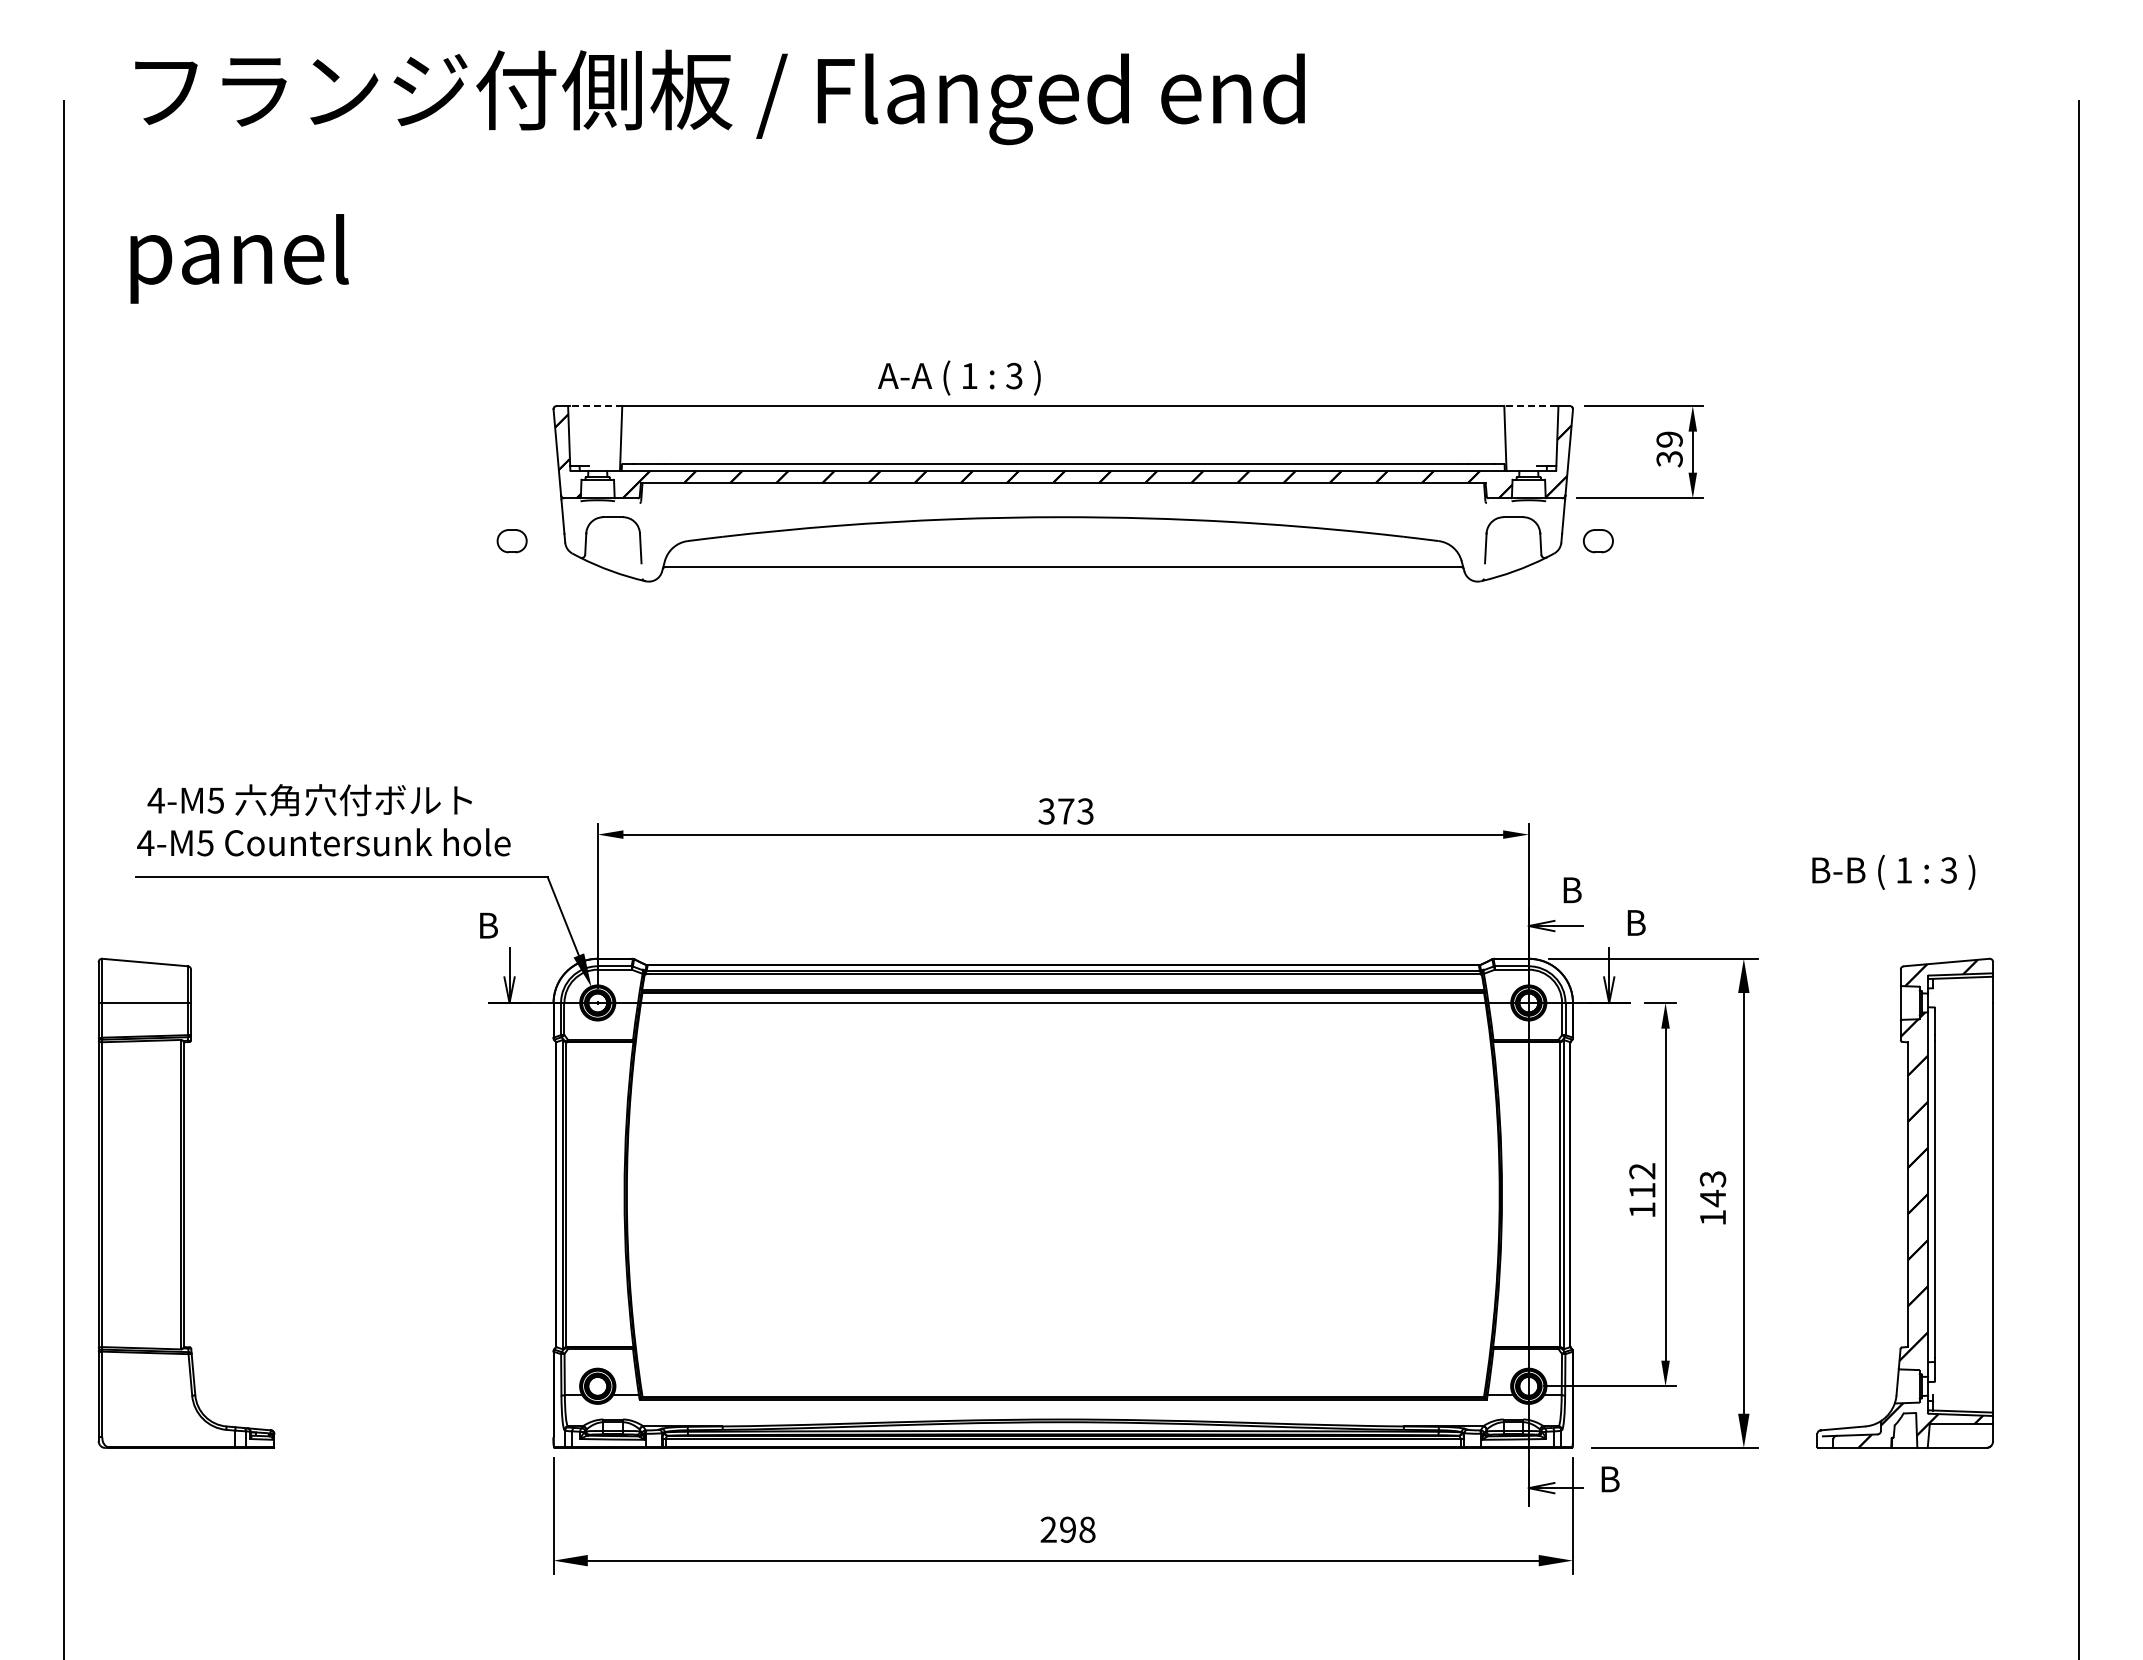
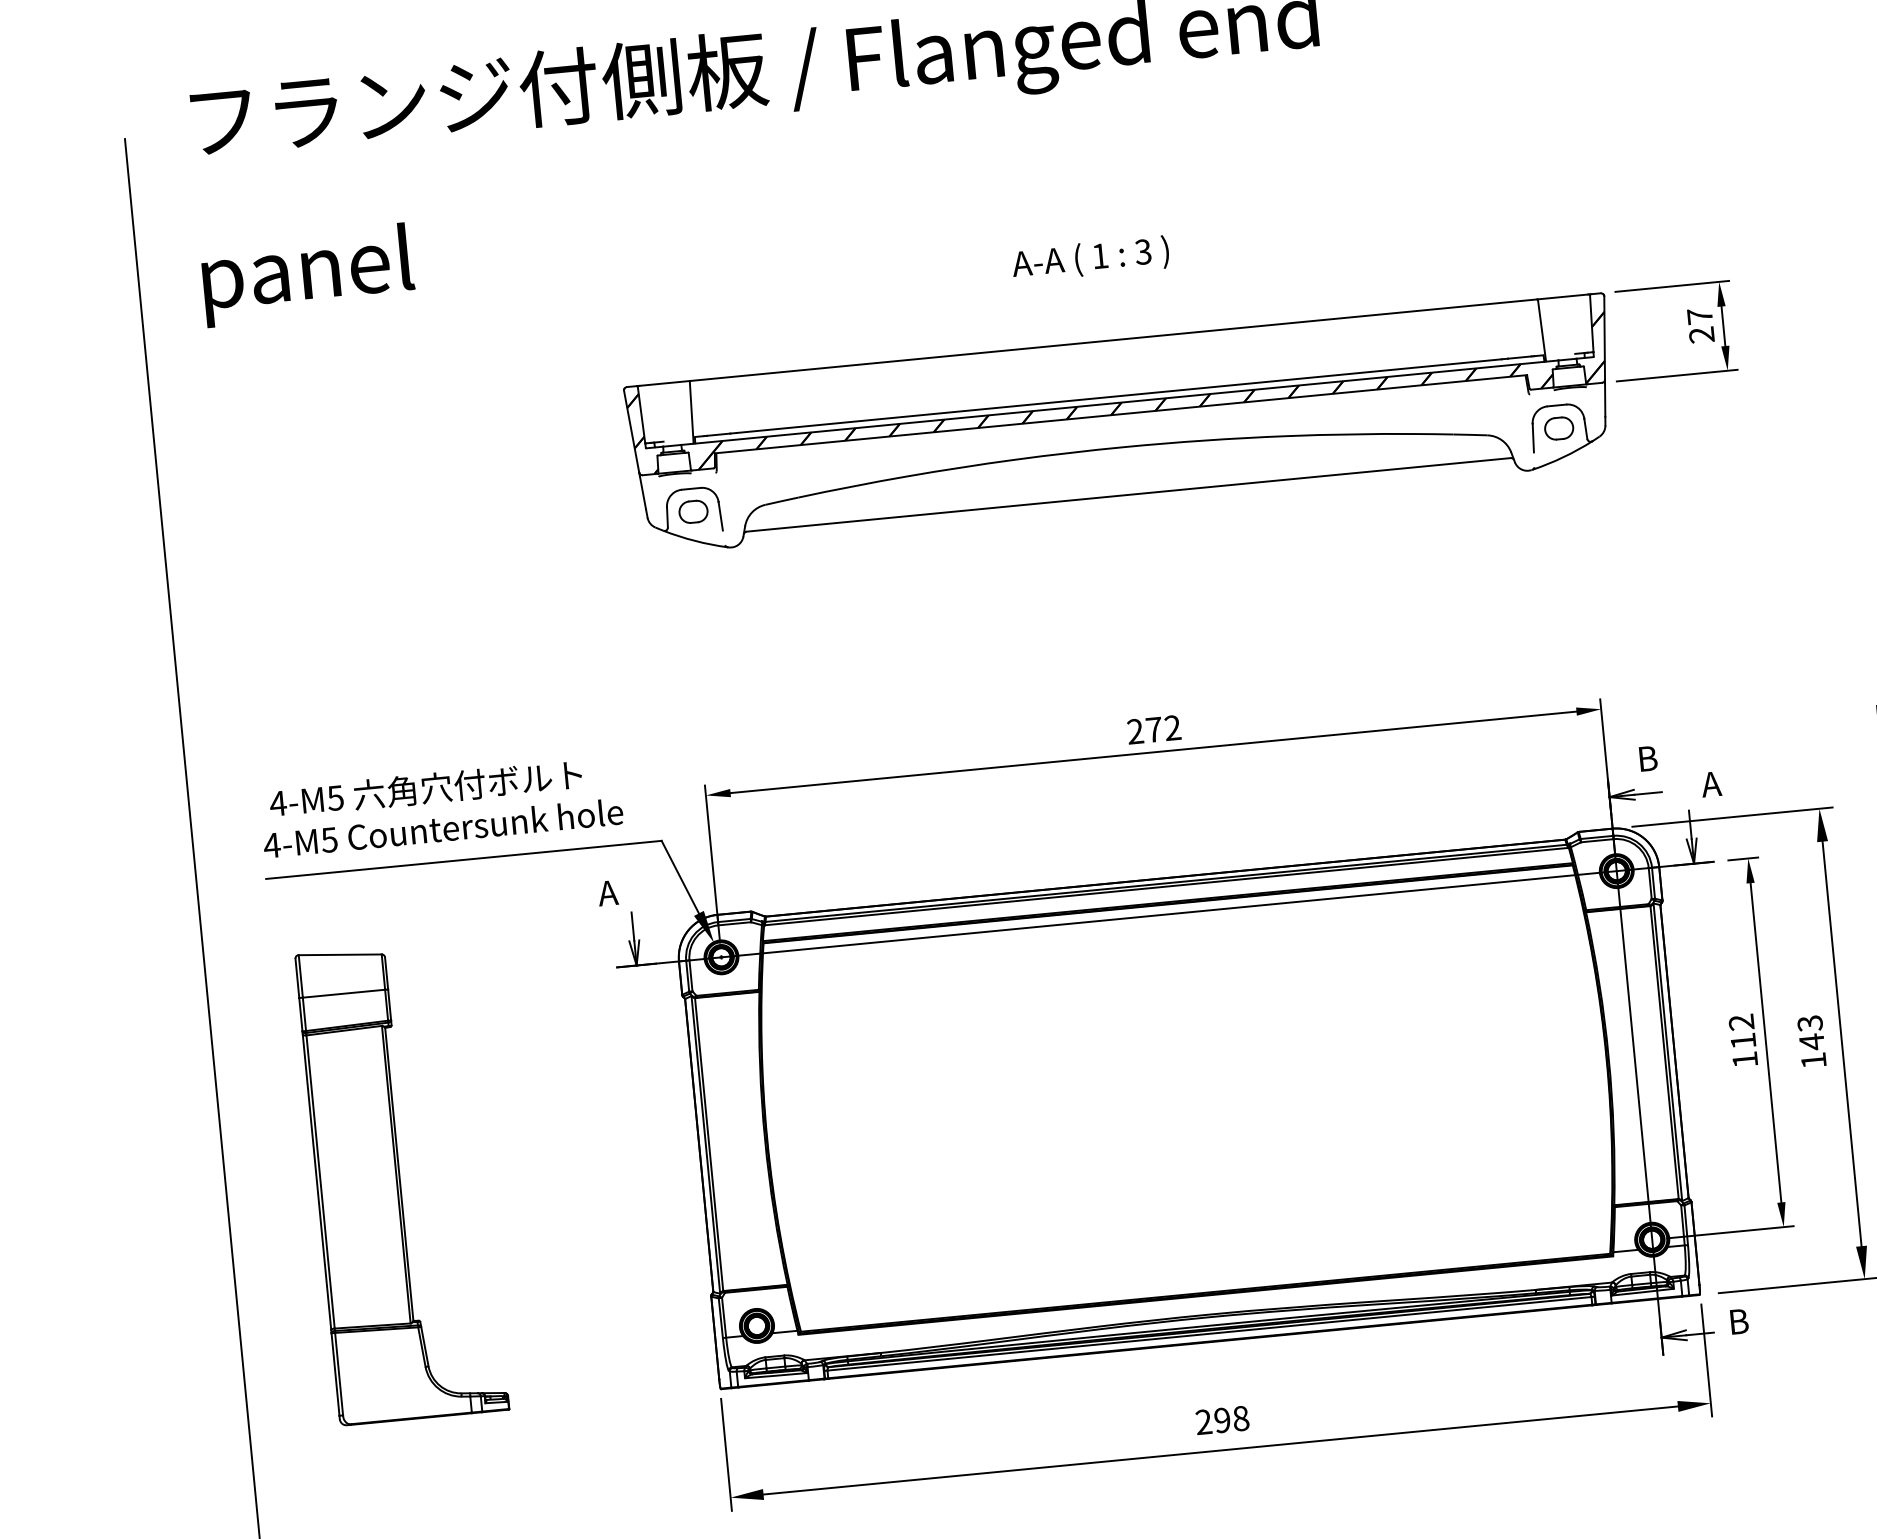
text: (959, 377) -> (1090, 258), moved
line: (596, 405) -> (664, 382), dashed -> solid
line: (1530, 405) -> (1563, 296), dashed -> solid
text: (1669, 449) -> (1700, 325), 39 -> 27
part: (511, 541) -> (692, 512), moved
part: (1598, 541) -> (1559, 428), moved
text: (1065, 811) -> (1153, 729), 373 -> 272
text: (1634, 922) -> (1710, 783), B -> A
text: (487, 925) -> (608, 893), B -> A
part: (186, 1202) -> (402, 1181), moved

